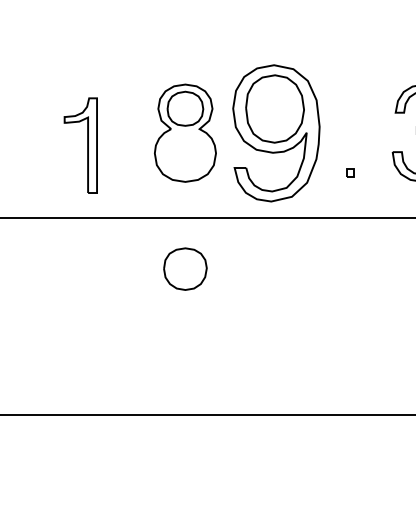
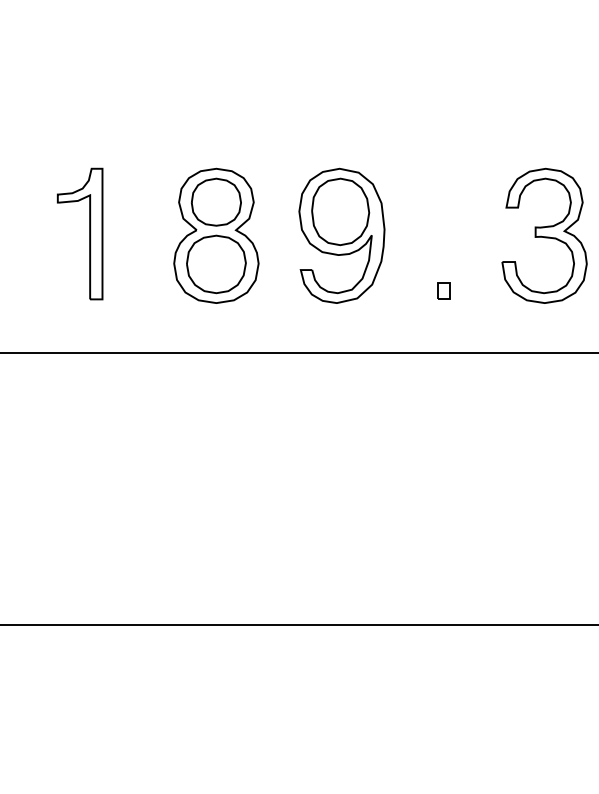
part: (276, 132) -> (341, 235), size x0.71
part: (87, 145) -> (89, 233), moved
part: (350, 172) -> (443, 290), size x1.43
part: (185, 269) -> (216, 264), moved

